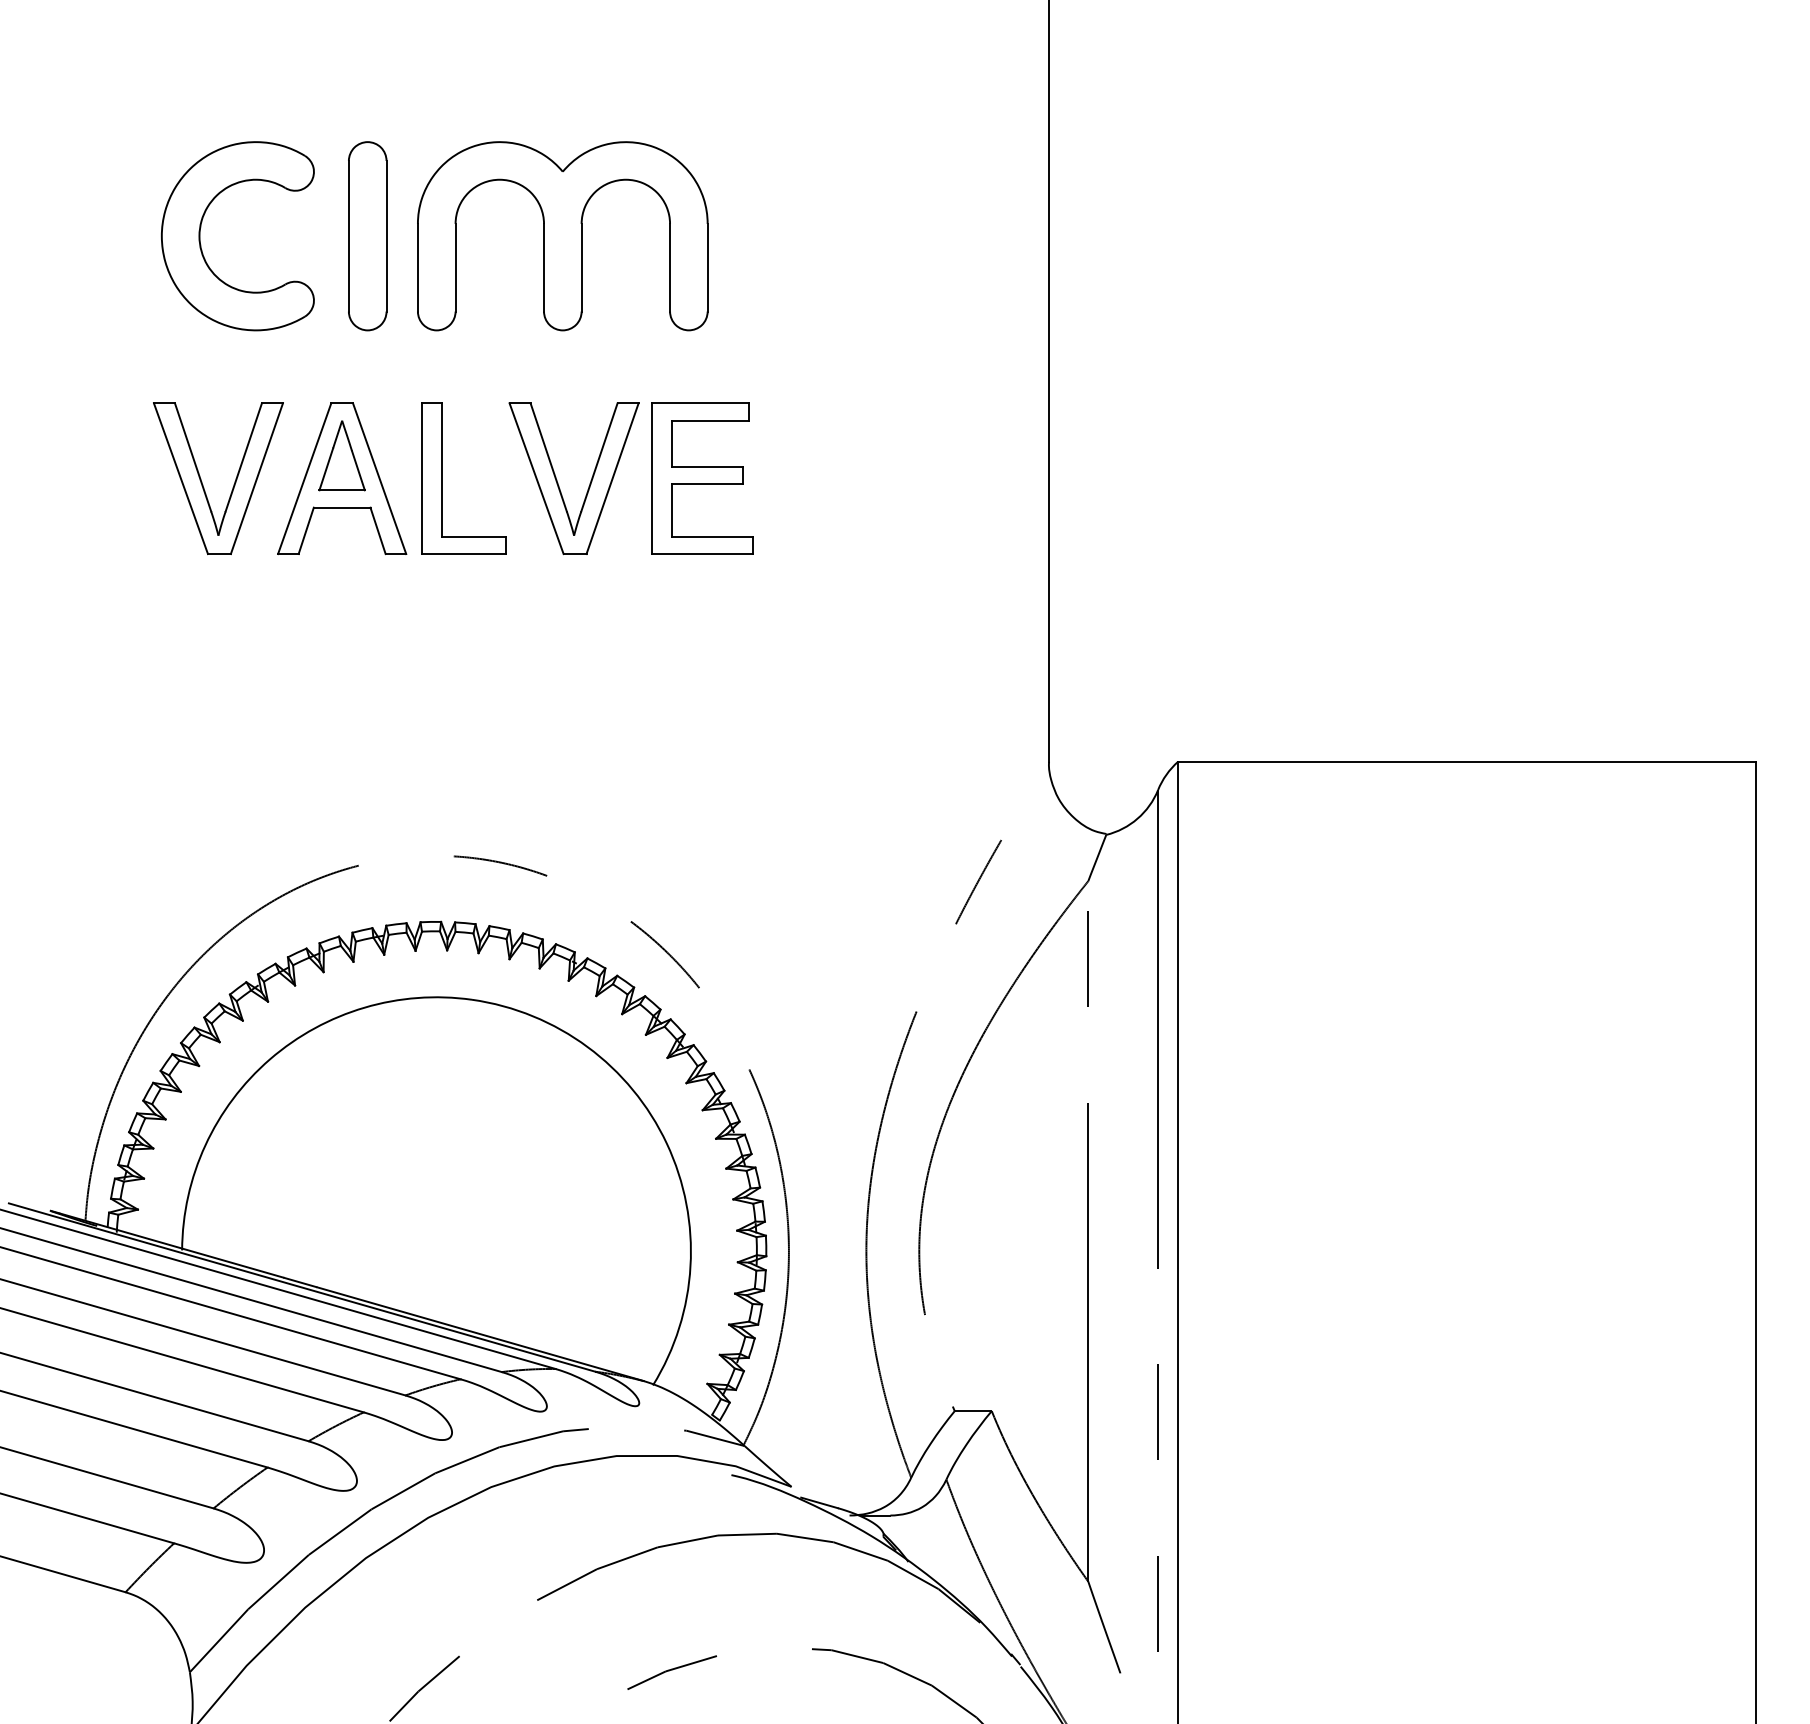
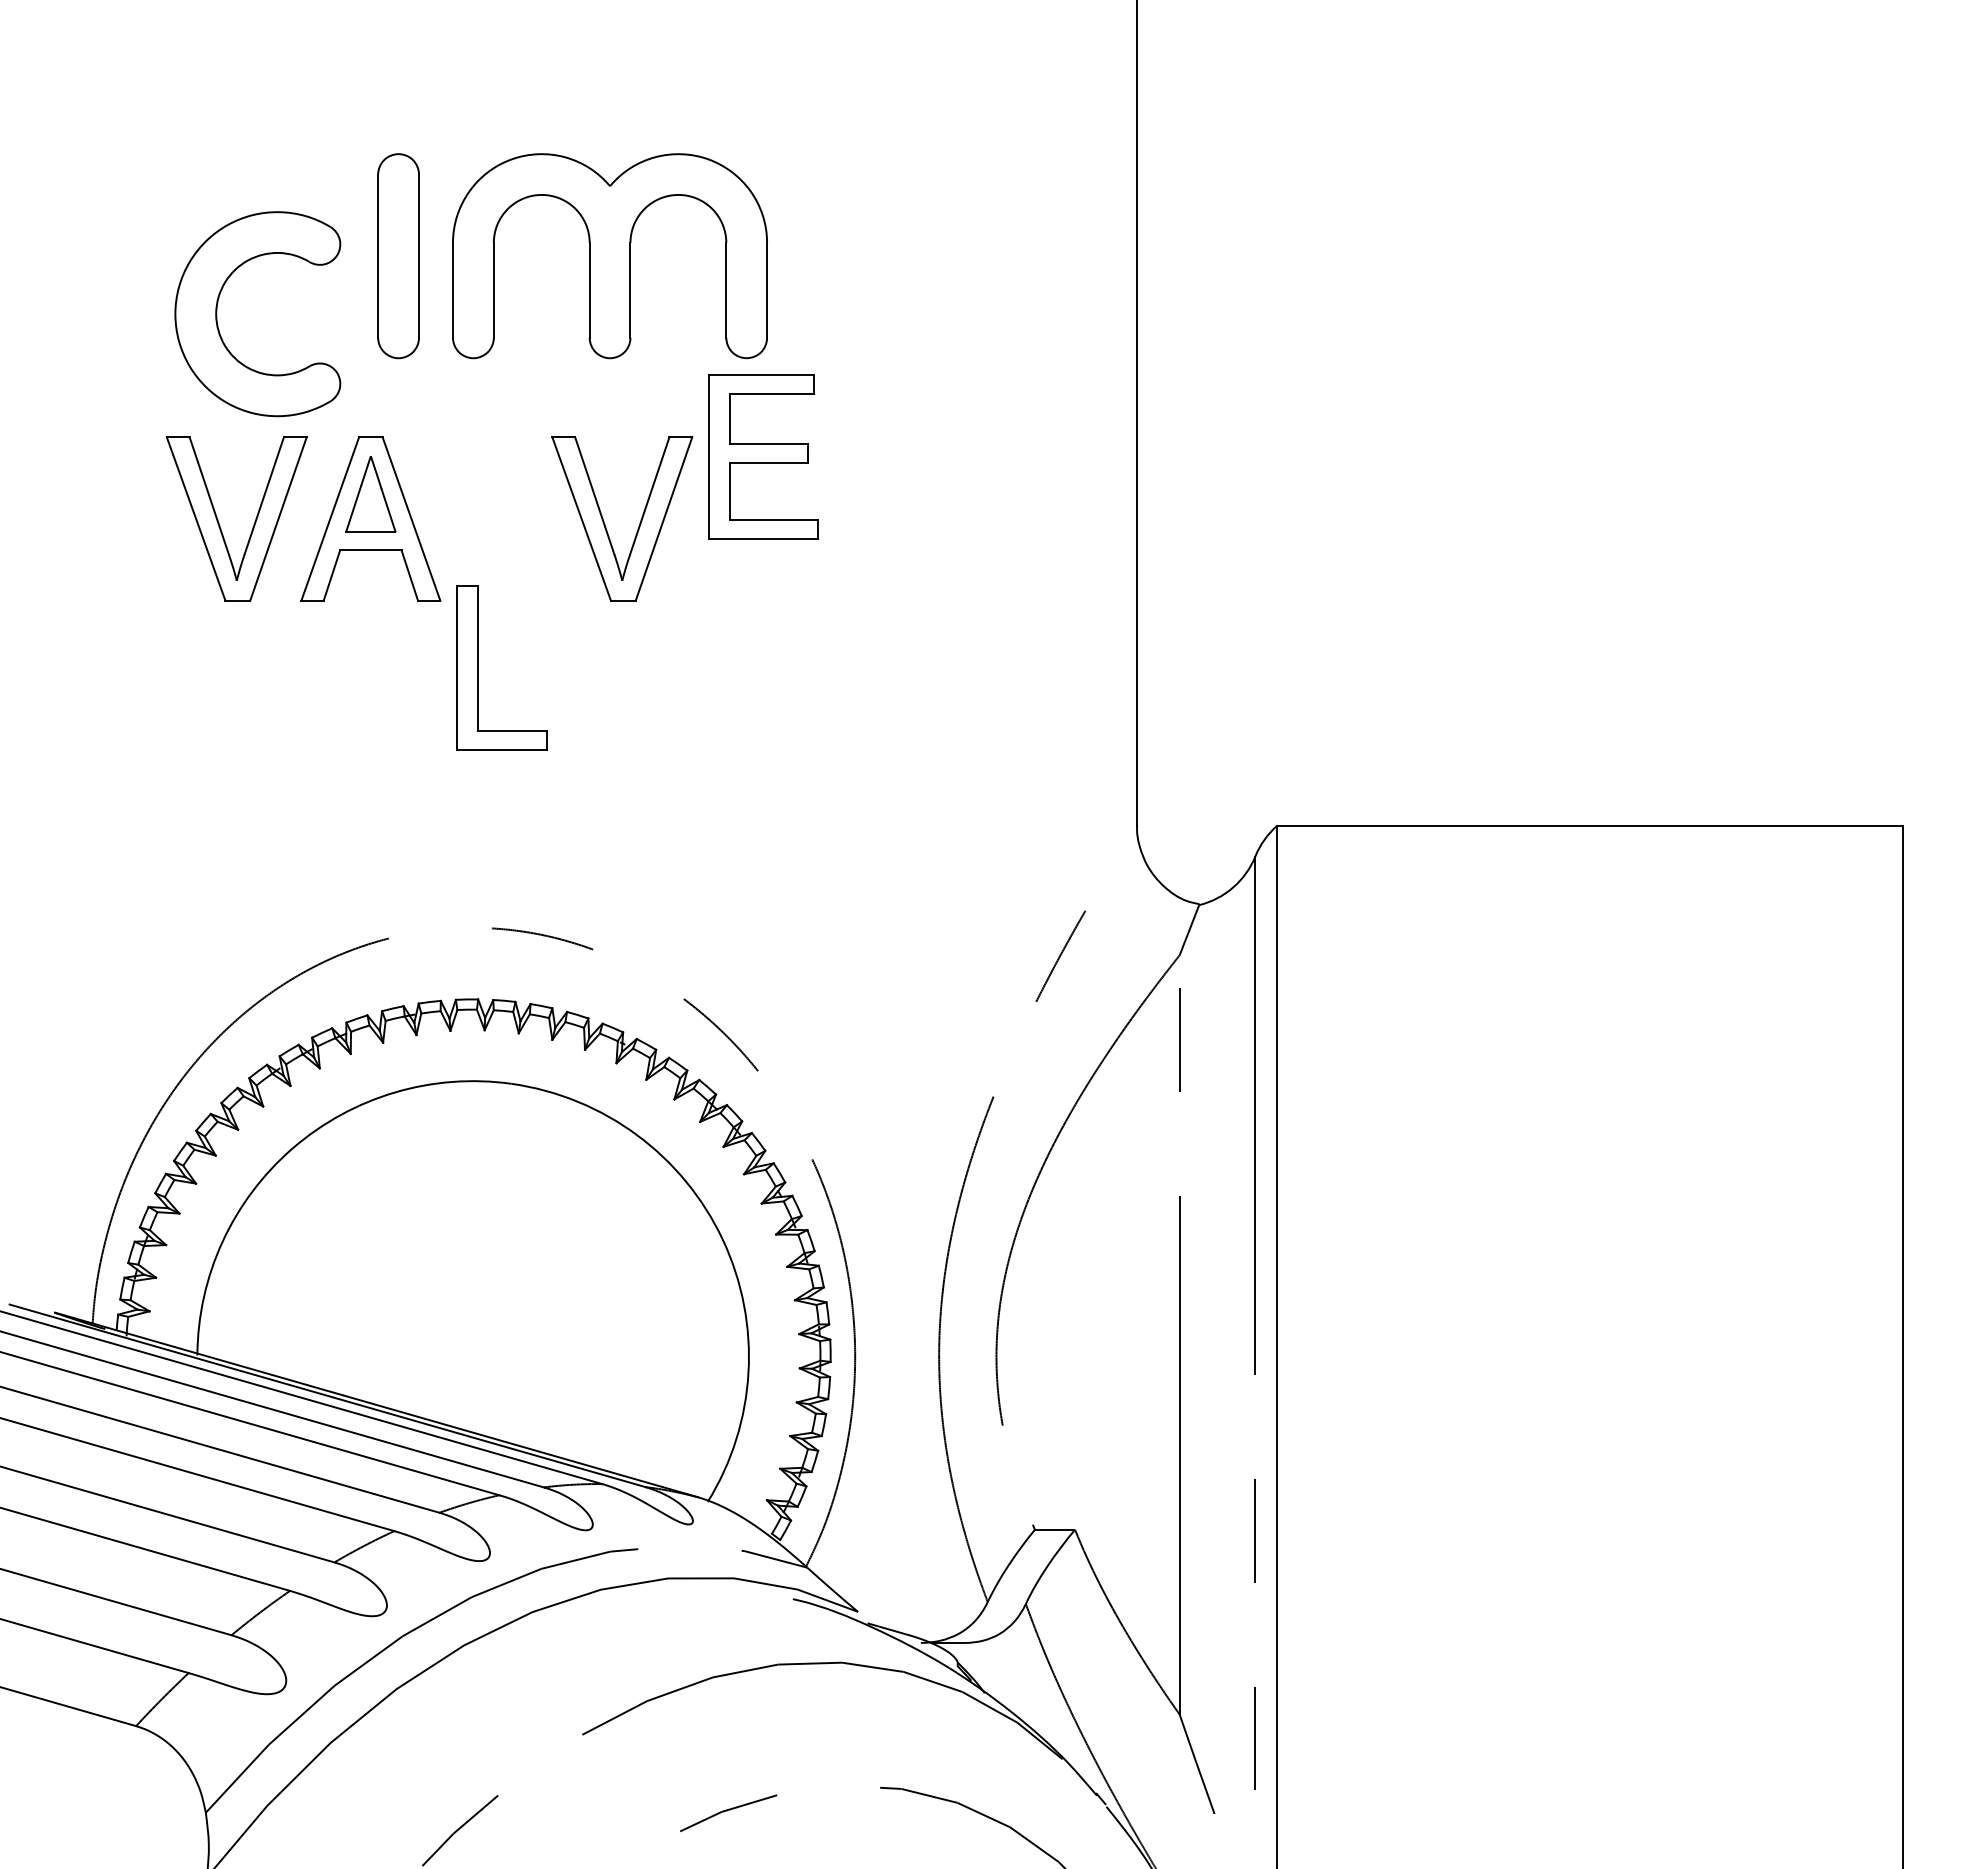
part: (200, 236) -> (217, 314), moved
part: (442, 478) -> (478, 667), moved
part: (702, 478) -> (763, 456), moved

